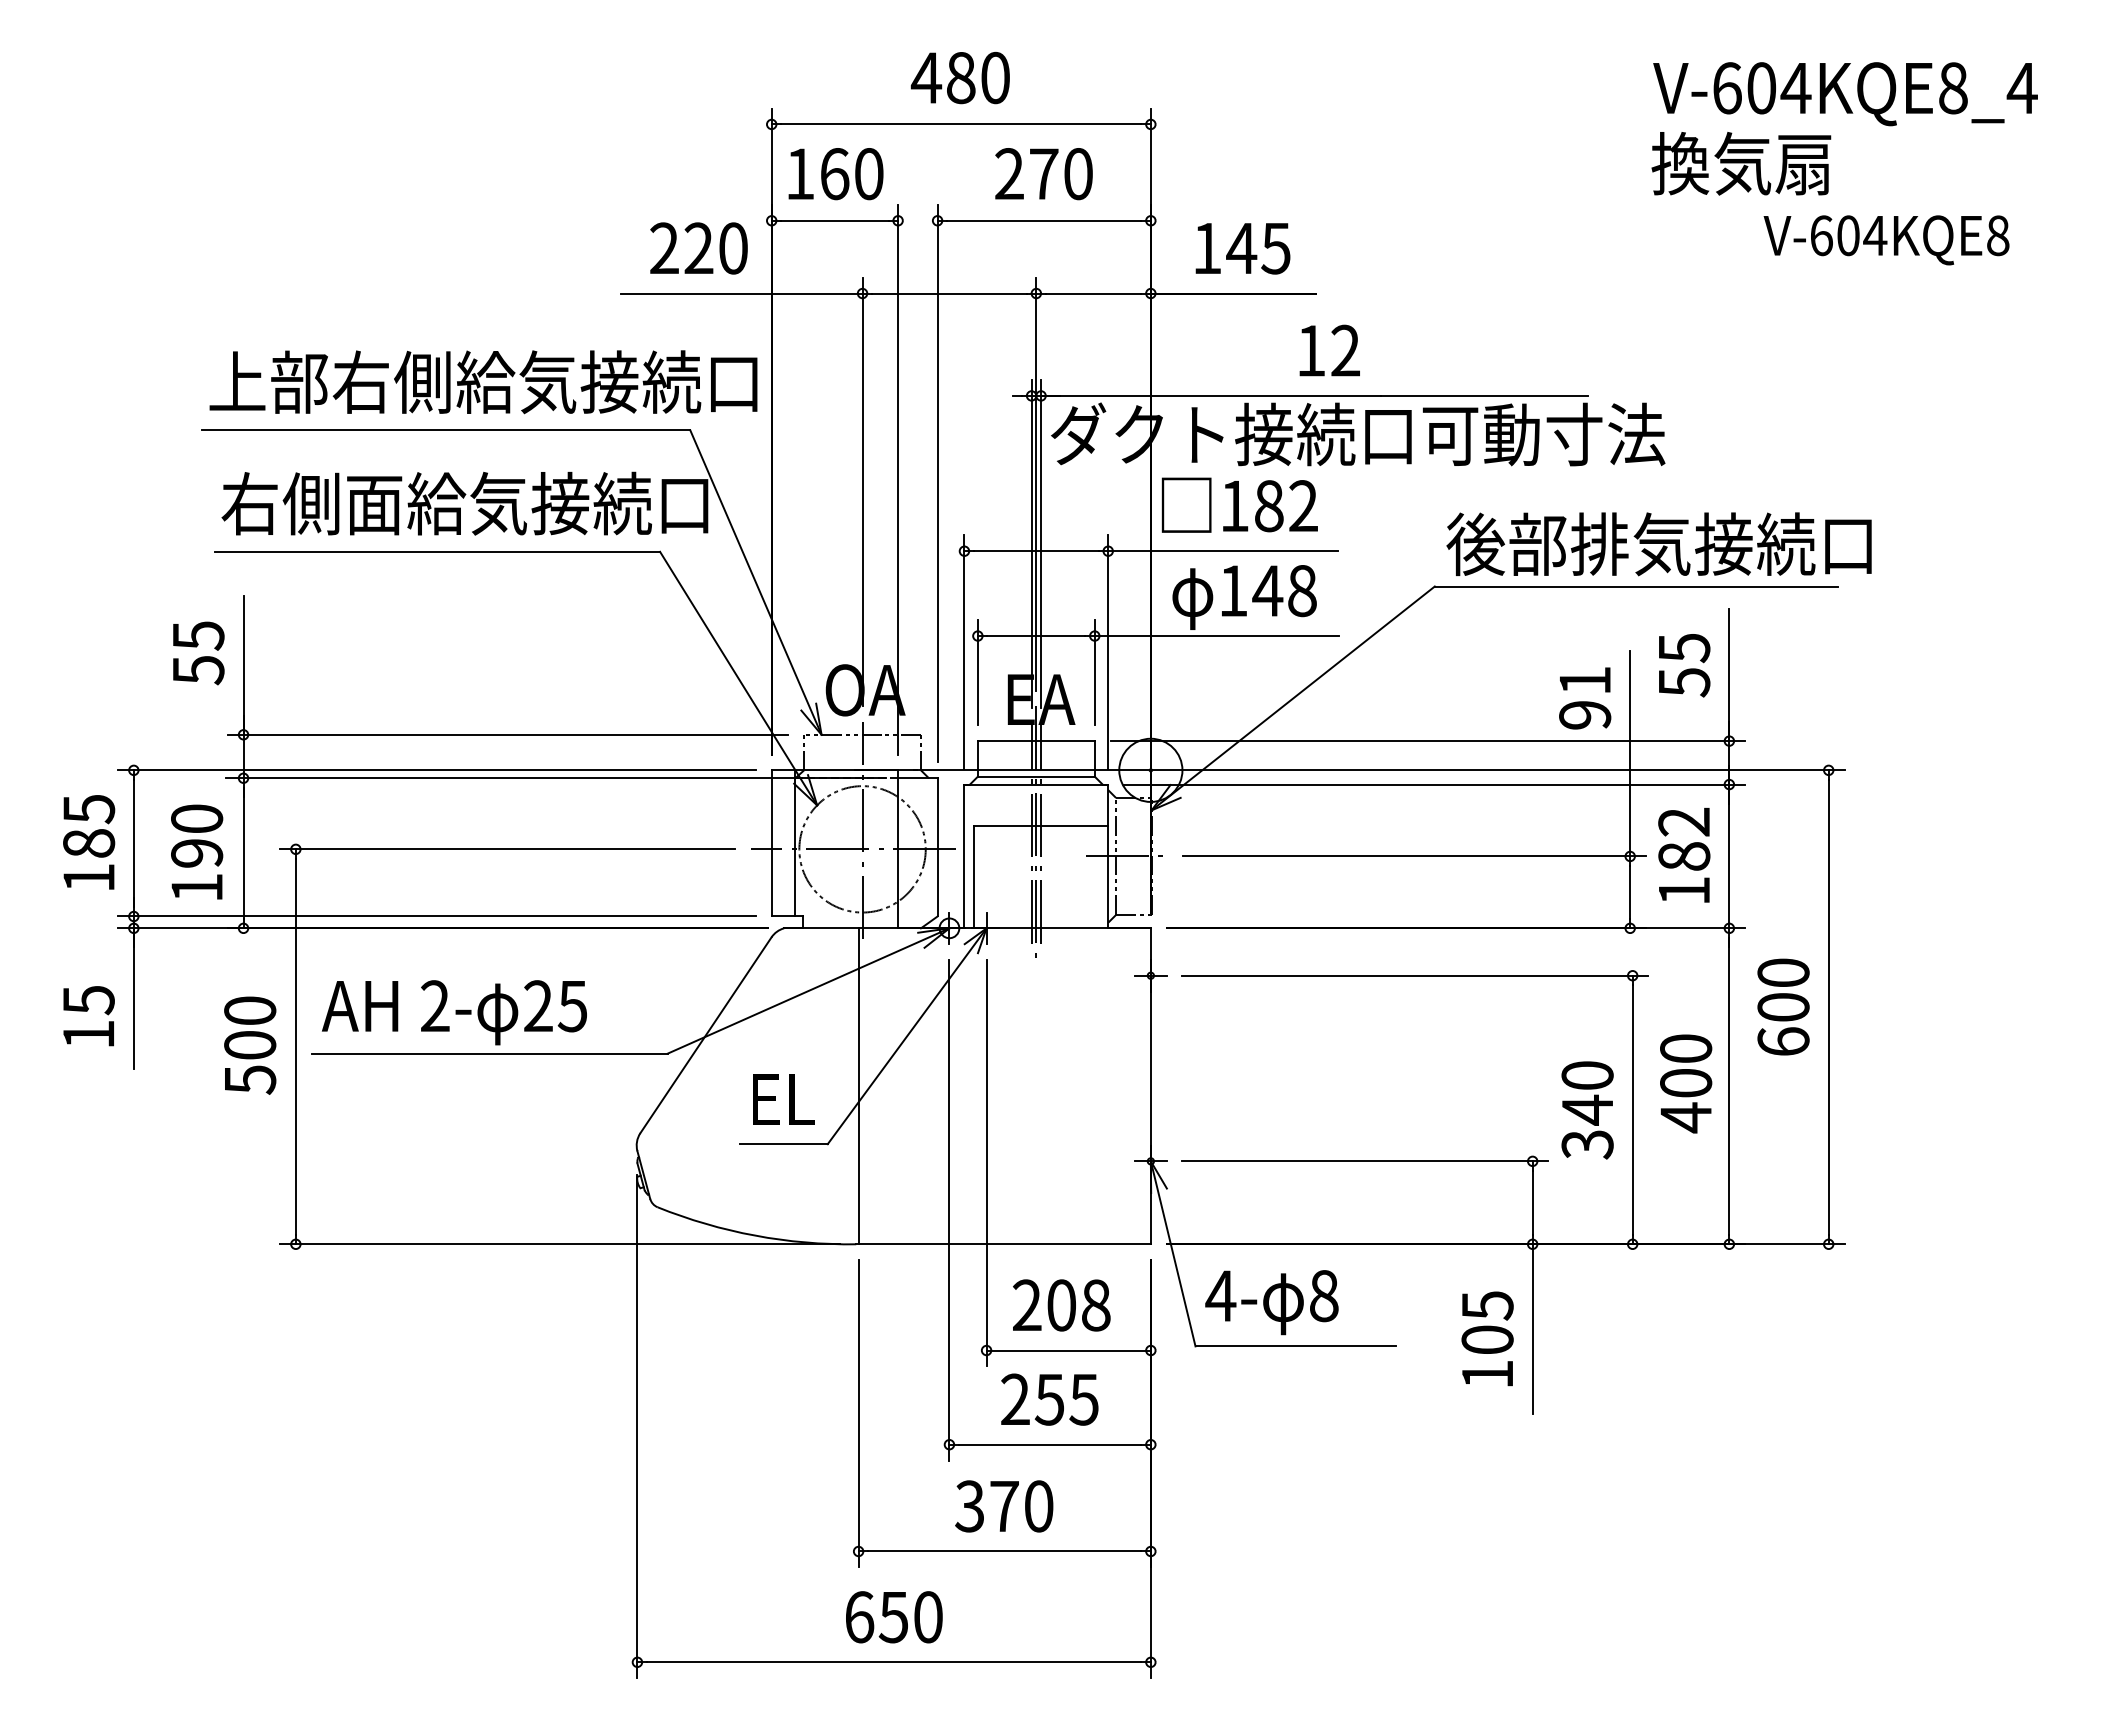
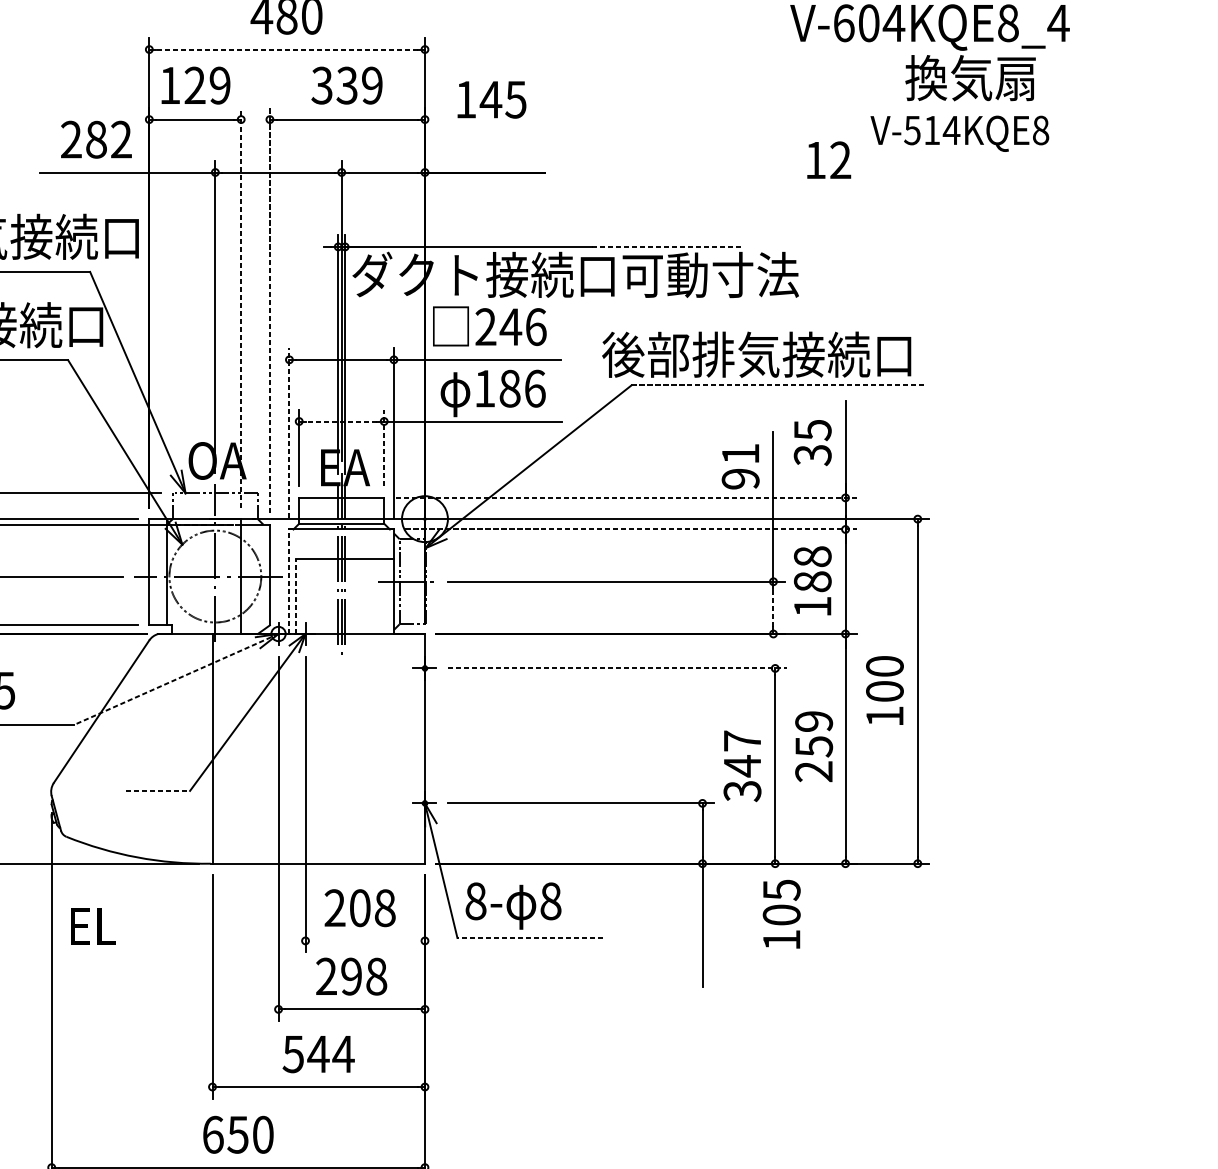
line: (960, 124) -> (286, 49), solid -> dashed
text: (1741, 163) -> (970, 77), moved
text: (851, 174) -> (207, 85), 160 -> 129
text: (1043, 174) -> (346, 85), 270 -> 339
text: (1834, 235) -> (921, 130), V-604KQE8 -> V-514KQE8
text: (715, 248) -> (108, 139), 220 -> 282
text: (1242, 248) -> (491, 99), moved
text: (1329, 350) -> (828, 160), moved
line: (1484, 395) -> (667, 246), solid -> dashed
line: (898, 479) -> (241, 307), solid -> dashed
line: (937, 483) -> (269, 310), solid -> dashed
text: (1269, 506) -> (511, 327), 182 -> 246
text: (1658, 544) -> (756, 354), moved
line: (1636, 586) -> (778, 385), solid -> dashed
text: (1284, 590) -> (522, 388), 148 -> 186
line: (1036, 636) -> (341, 421), solid -> dashed
line: (964, 652) -> (289, 433), solid -> dashed
line: (1094, 672) -> (384, 448), solid -> dashed
text: (1683, 682) -> (812, 455), 55 -> 35
line: (1428, 741) -> (626, 498), solid -> dashed
line: (1434, 784) -> (631, 529), solid -> dashed
text: (1684, 821) -> (812, 556), 182 -> 188
line: (964, 856) -> (289, 581), solid -> dashed
line: (973, 876) -> (296, 596), solid -> dashed
line: (1630, 891) -> (773, 607), solid -> dashed
line: (1415, 975) -> (617, 668), solid -> dashed
line: (808, 991) -> (176, 679), solid -> dashed
text: (1783, 1041) -> (884, 716), 600 -> 100
text: (1587, 1075) -> (742, 740), 340 -> 347
text: (1686, 1083) -> (814, 746), 400 -> 259
text: (783, 1099) -> (93, 926), moved
line: (784, 1144) -> (158, 791), solid -> dashed
text: (1220, 1296) -> (475, 901), 4- -> 8-
text: (1487, 1338) -> (781, 914), moved
line: (1295, 1346) -> (530, 938), solid -> dashed
line: (1068, 1350) -> (365, 940), removed
text: (1066, 1399) -> (363, 976), 255 -> 298
text: (1004, 1506) -> (318, 1054), 370 -> 544

